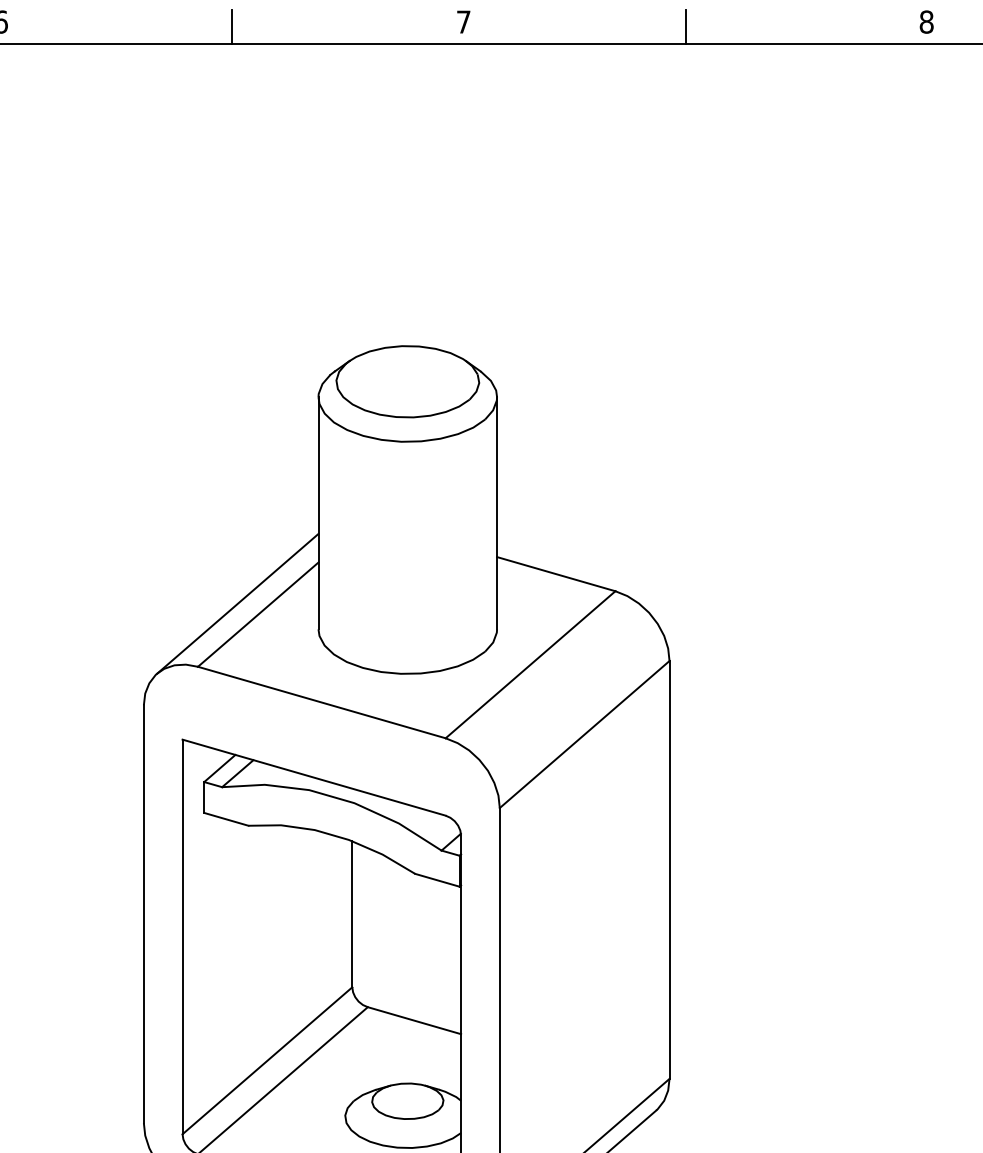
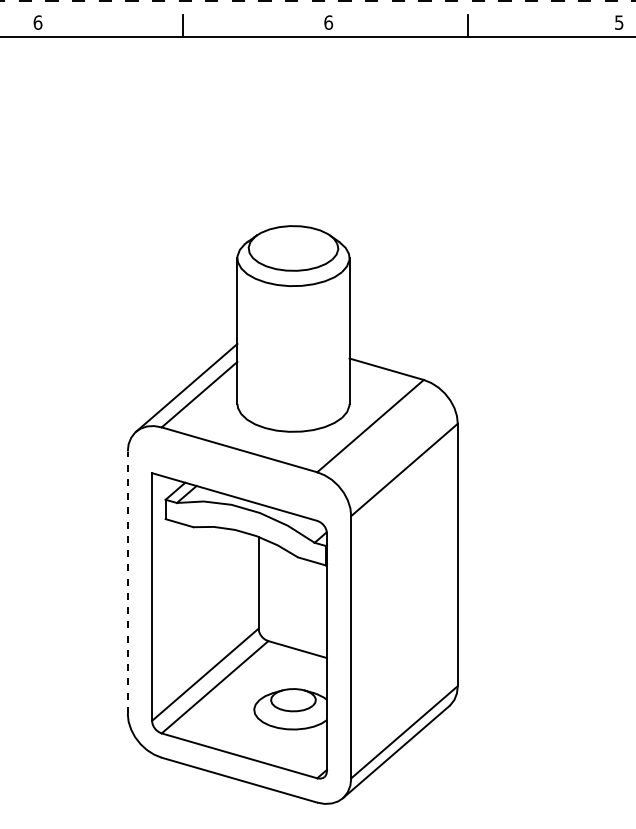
text: (463, 21) -> (328, 22), 7 -> 6
text: (927, 21) -> (619, 22), 8 -> 5
line: (143, 913) -> (127, 582), solid -> dashed

